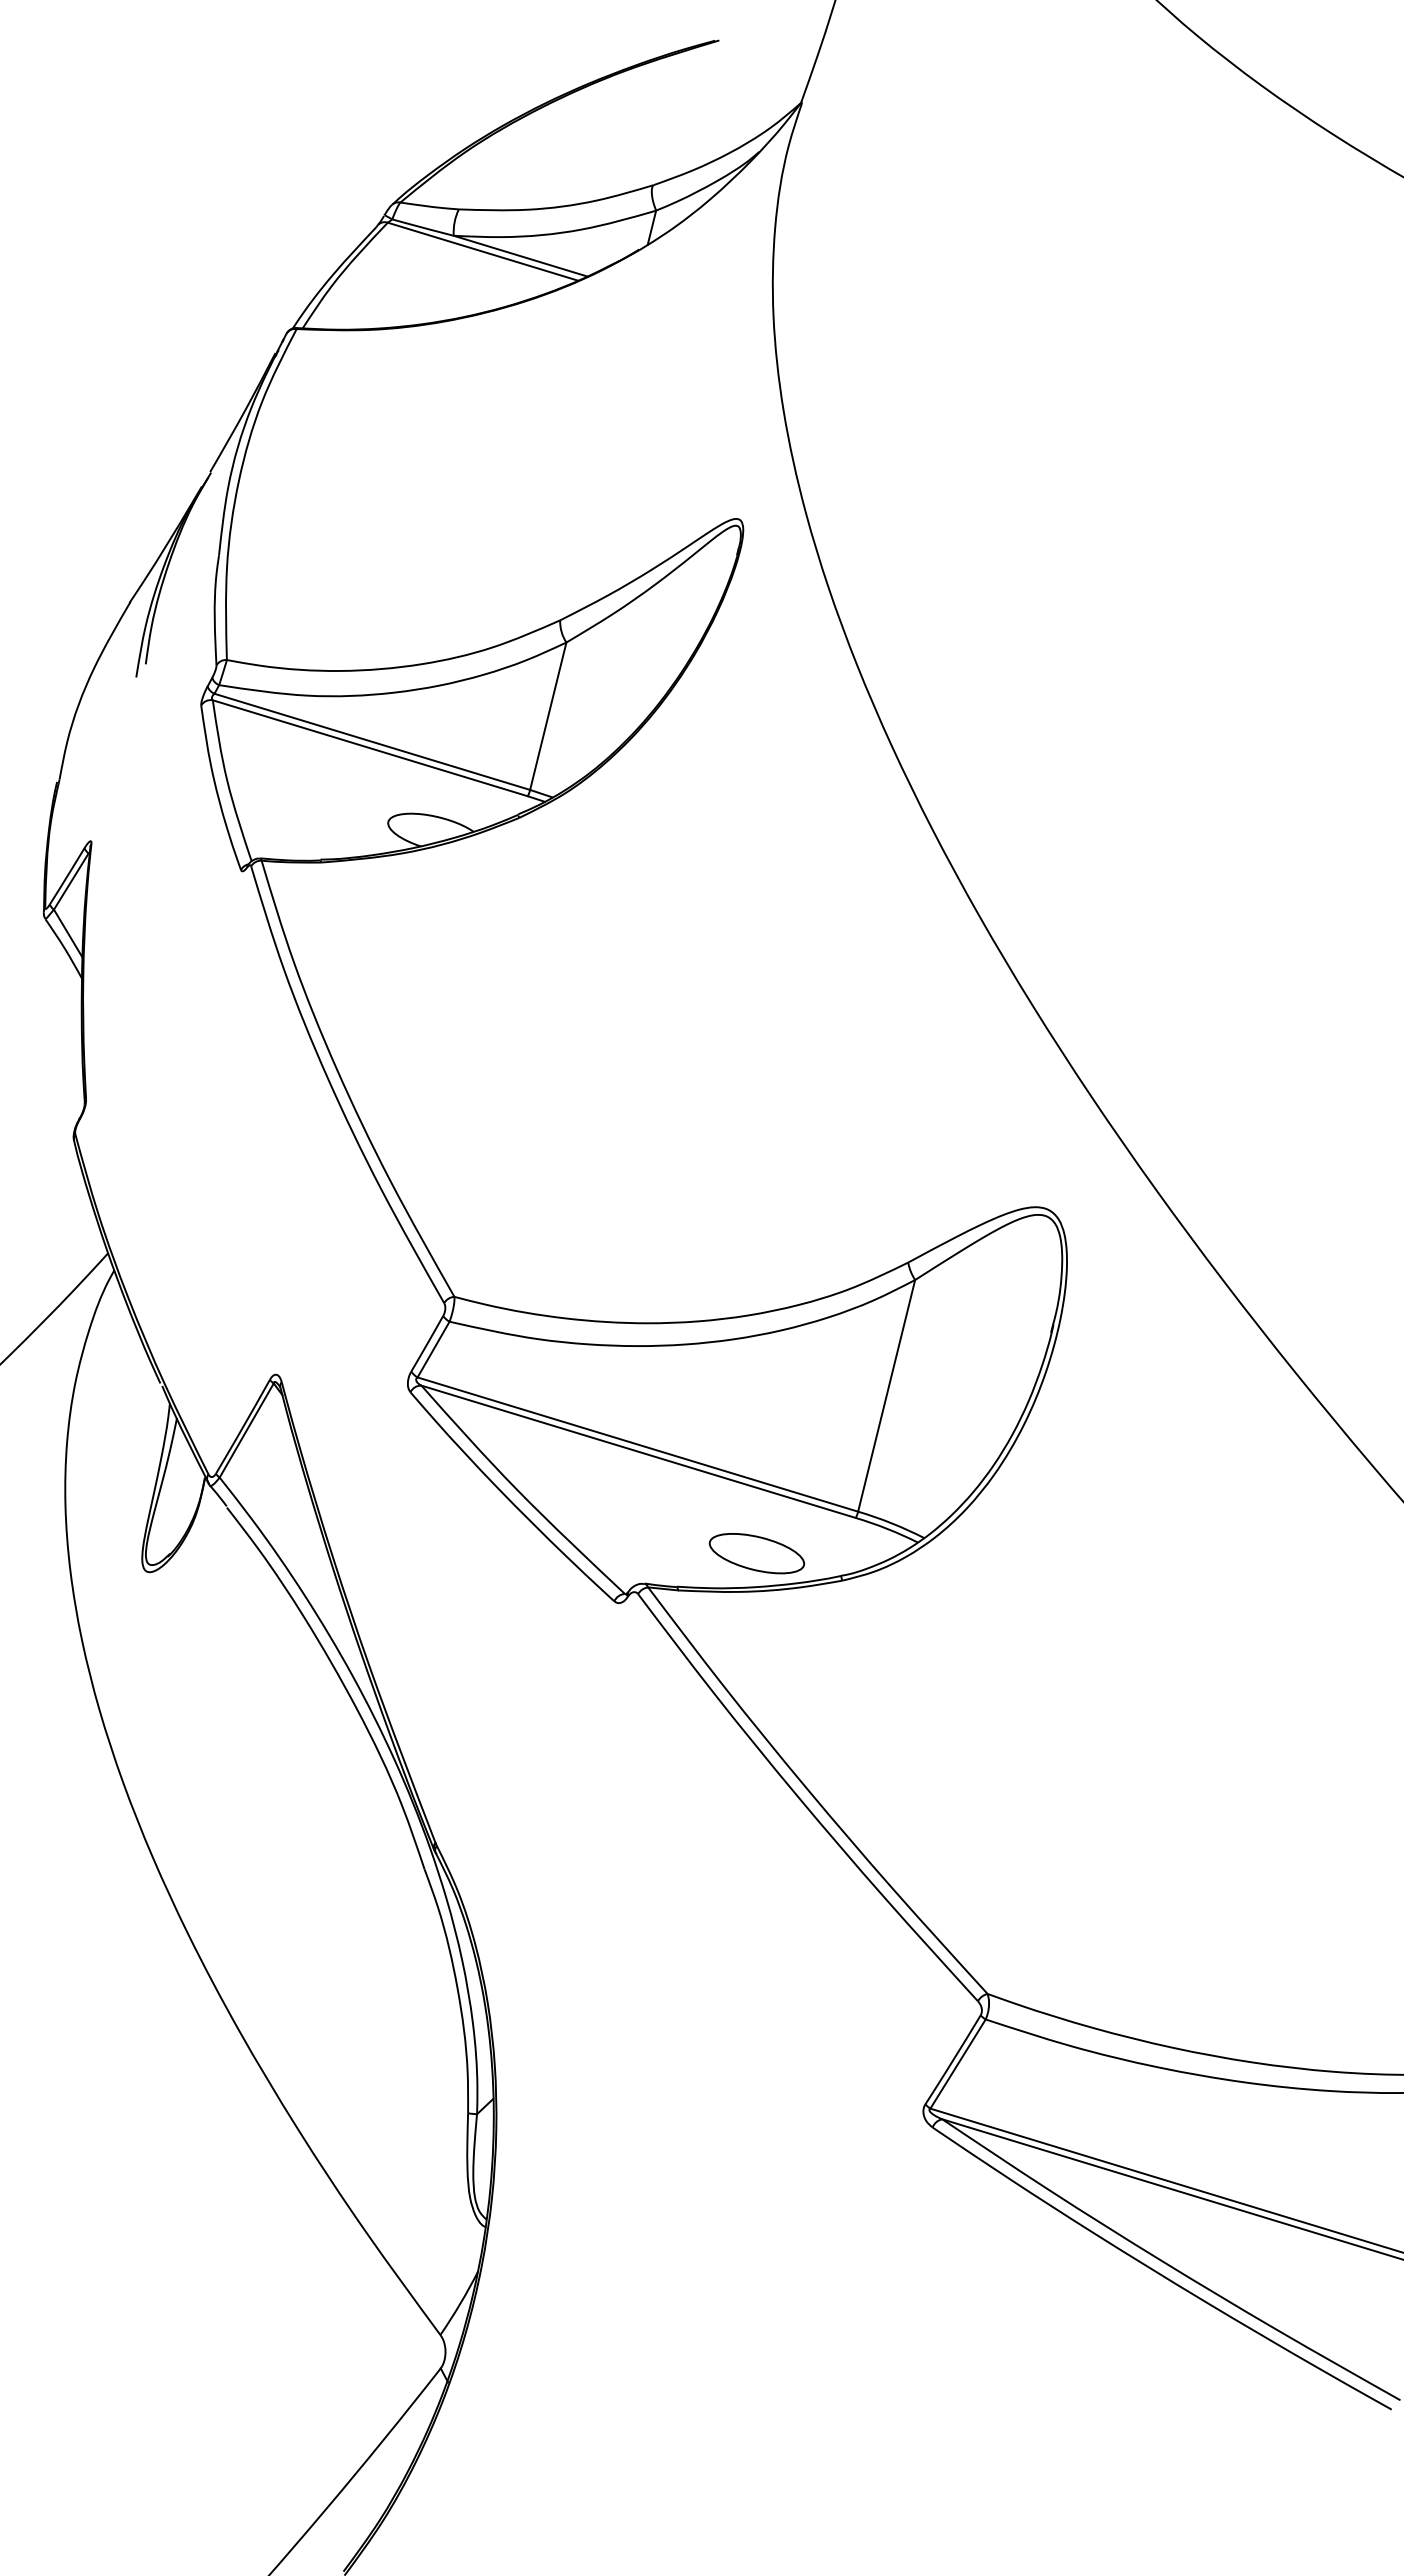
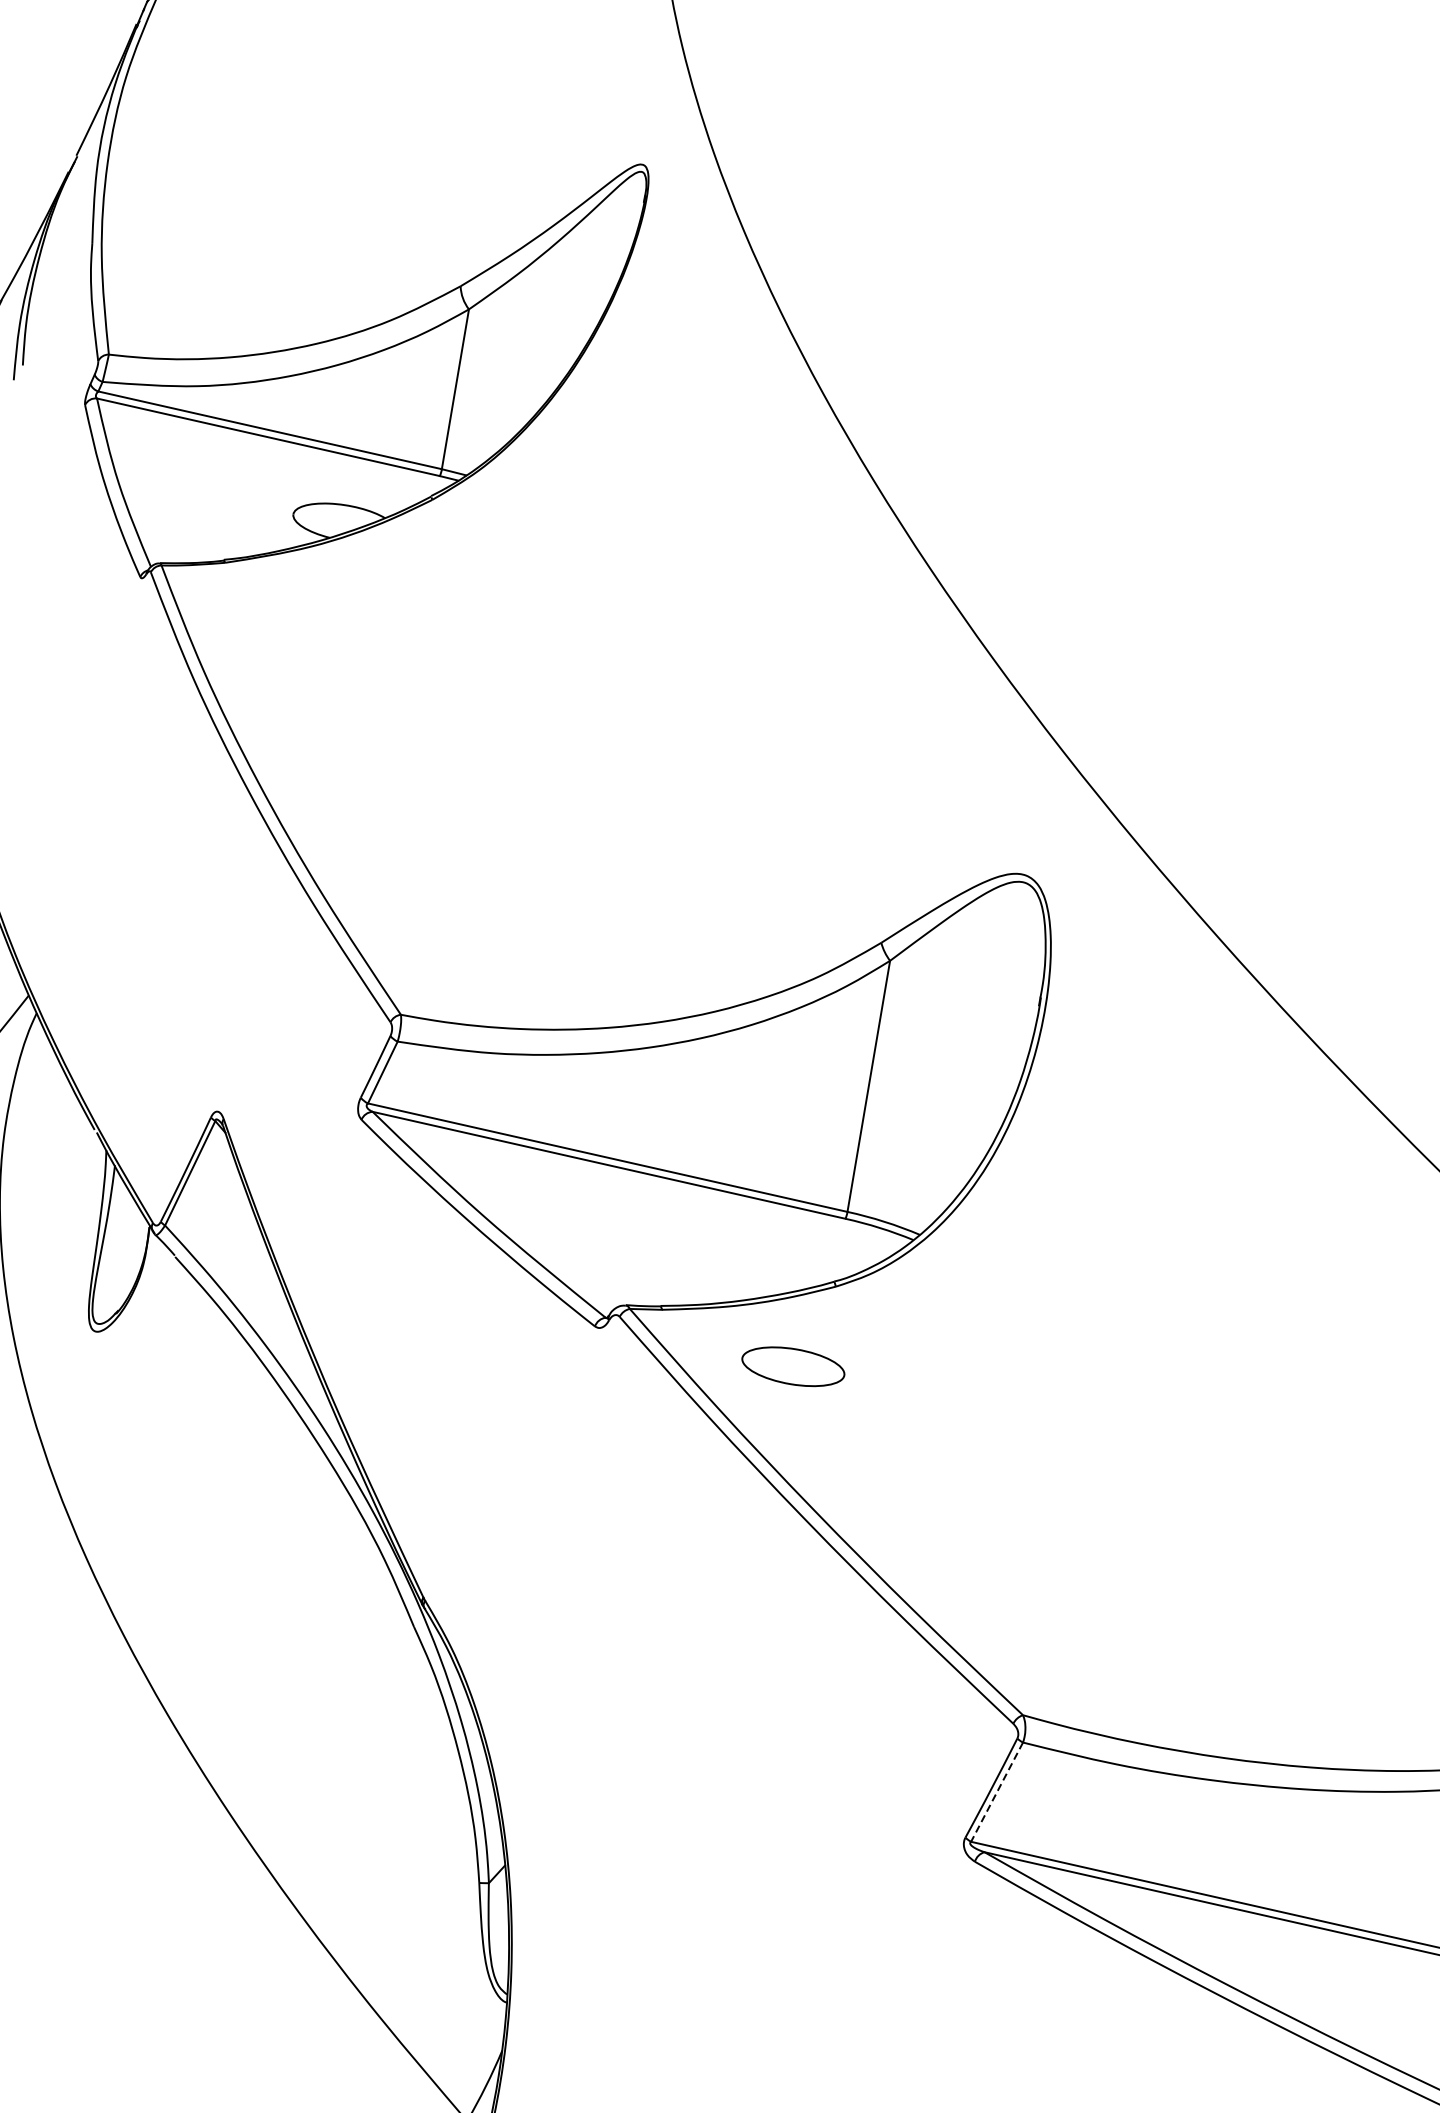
part: (756, 1553) -> (792, 1366), moved
line: (957, 2064) -> (996, 1792), solid -> dashed

